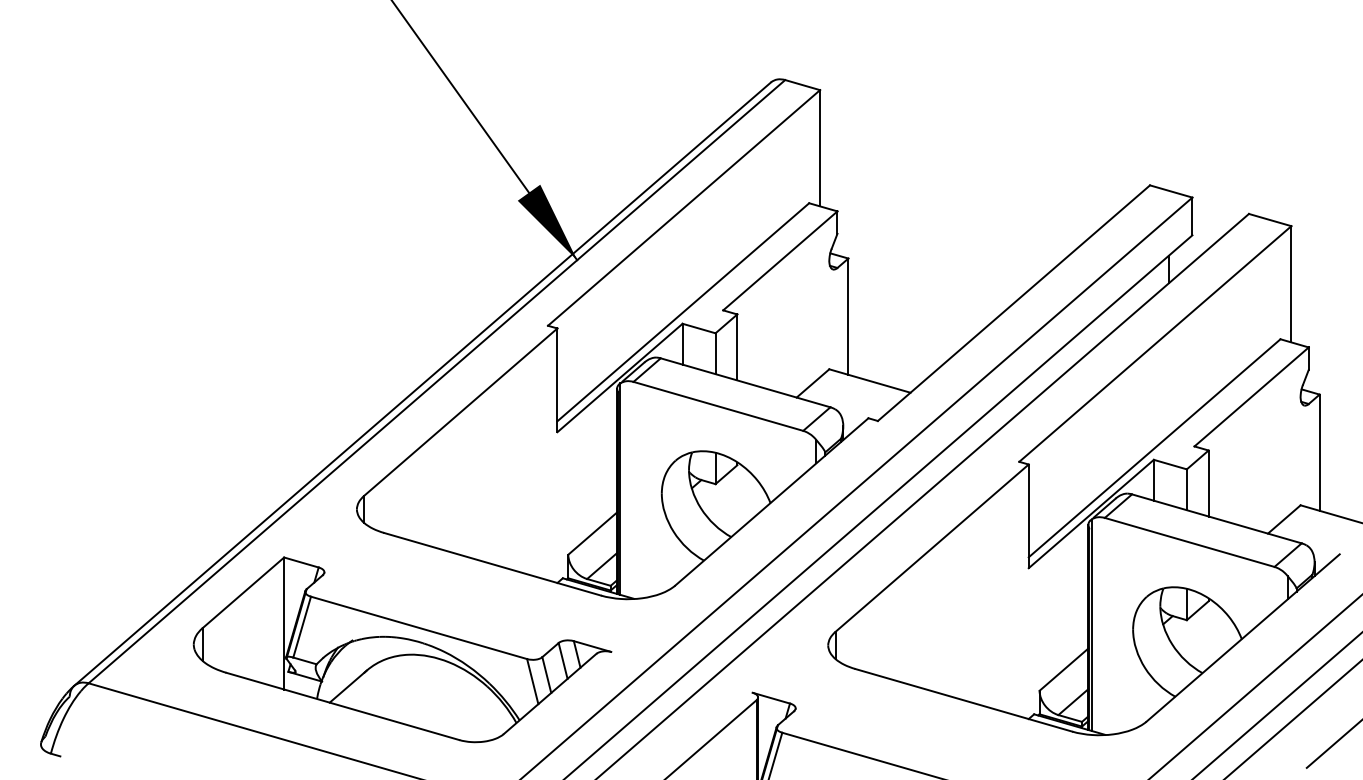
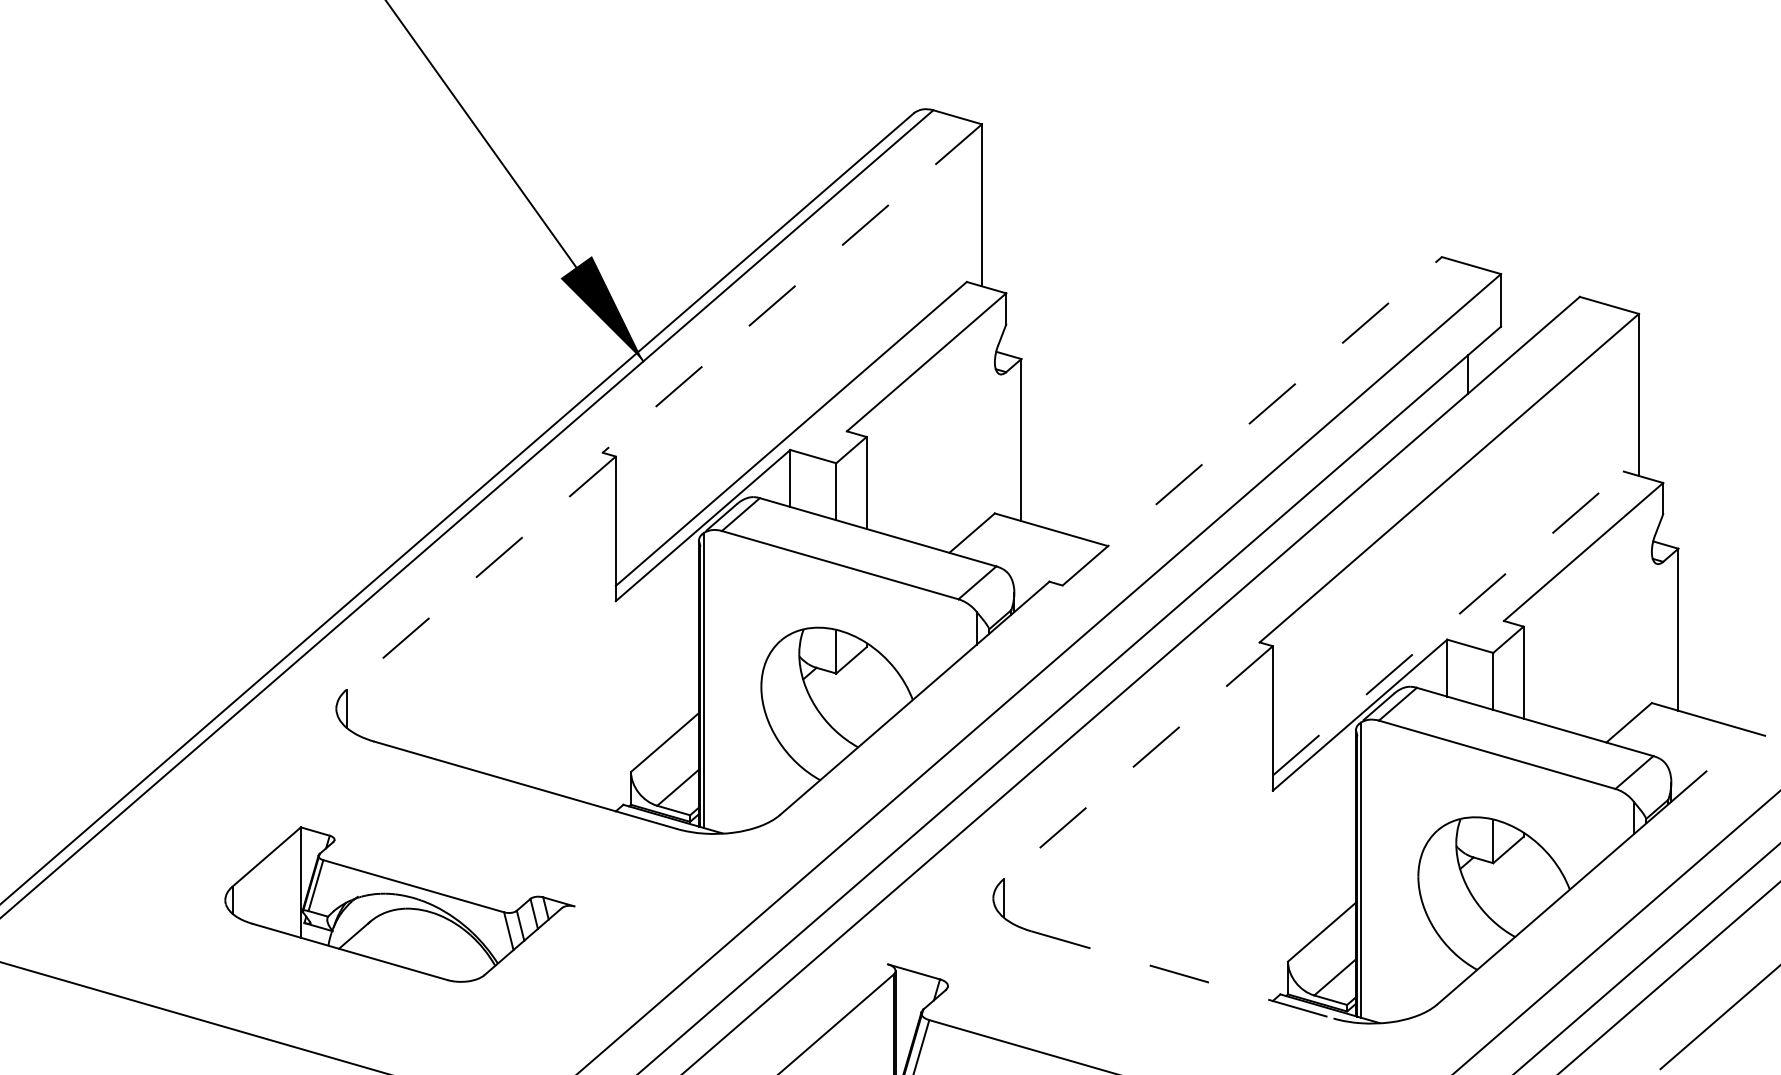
line: (684, 207) -> (792, 287), solid -> dashed
line: (1013, 303) -> (1251, 421), solid -> dashed
line: (460, 412) -> (480, 573), solid -> dashed
line: (1154, 448) -> (1448, 623), solid -> dashed
line: (932, 548) -> (1138, 763), solid -> dashed
part: (402, 649) -> (399, 904), size x0.6
line: (963, 700) -> (1181, 975), solid -> dashed

